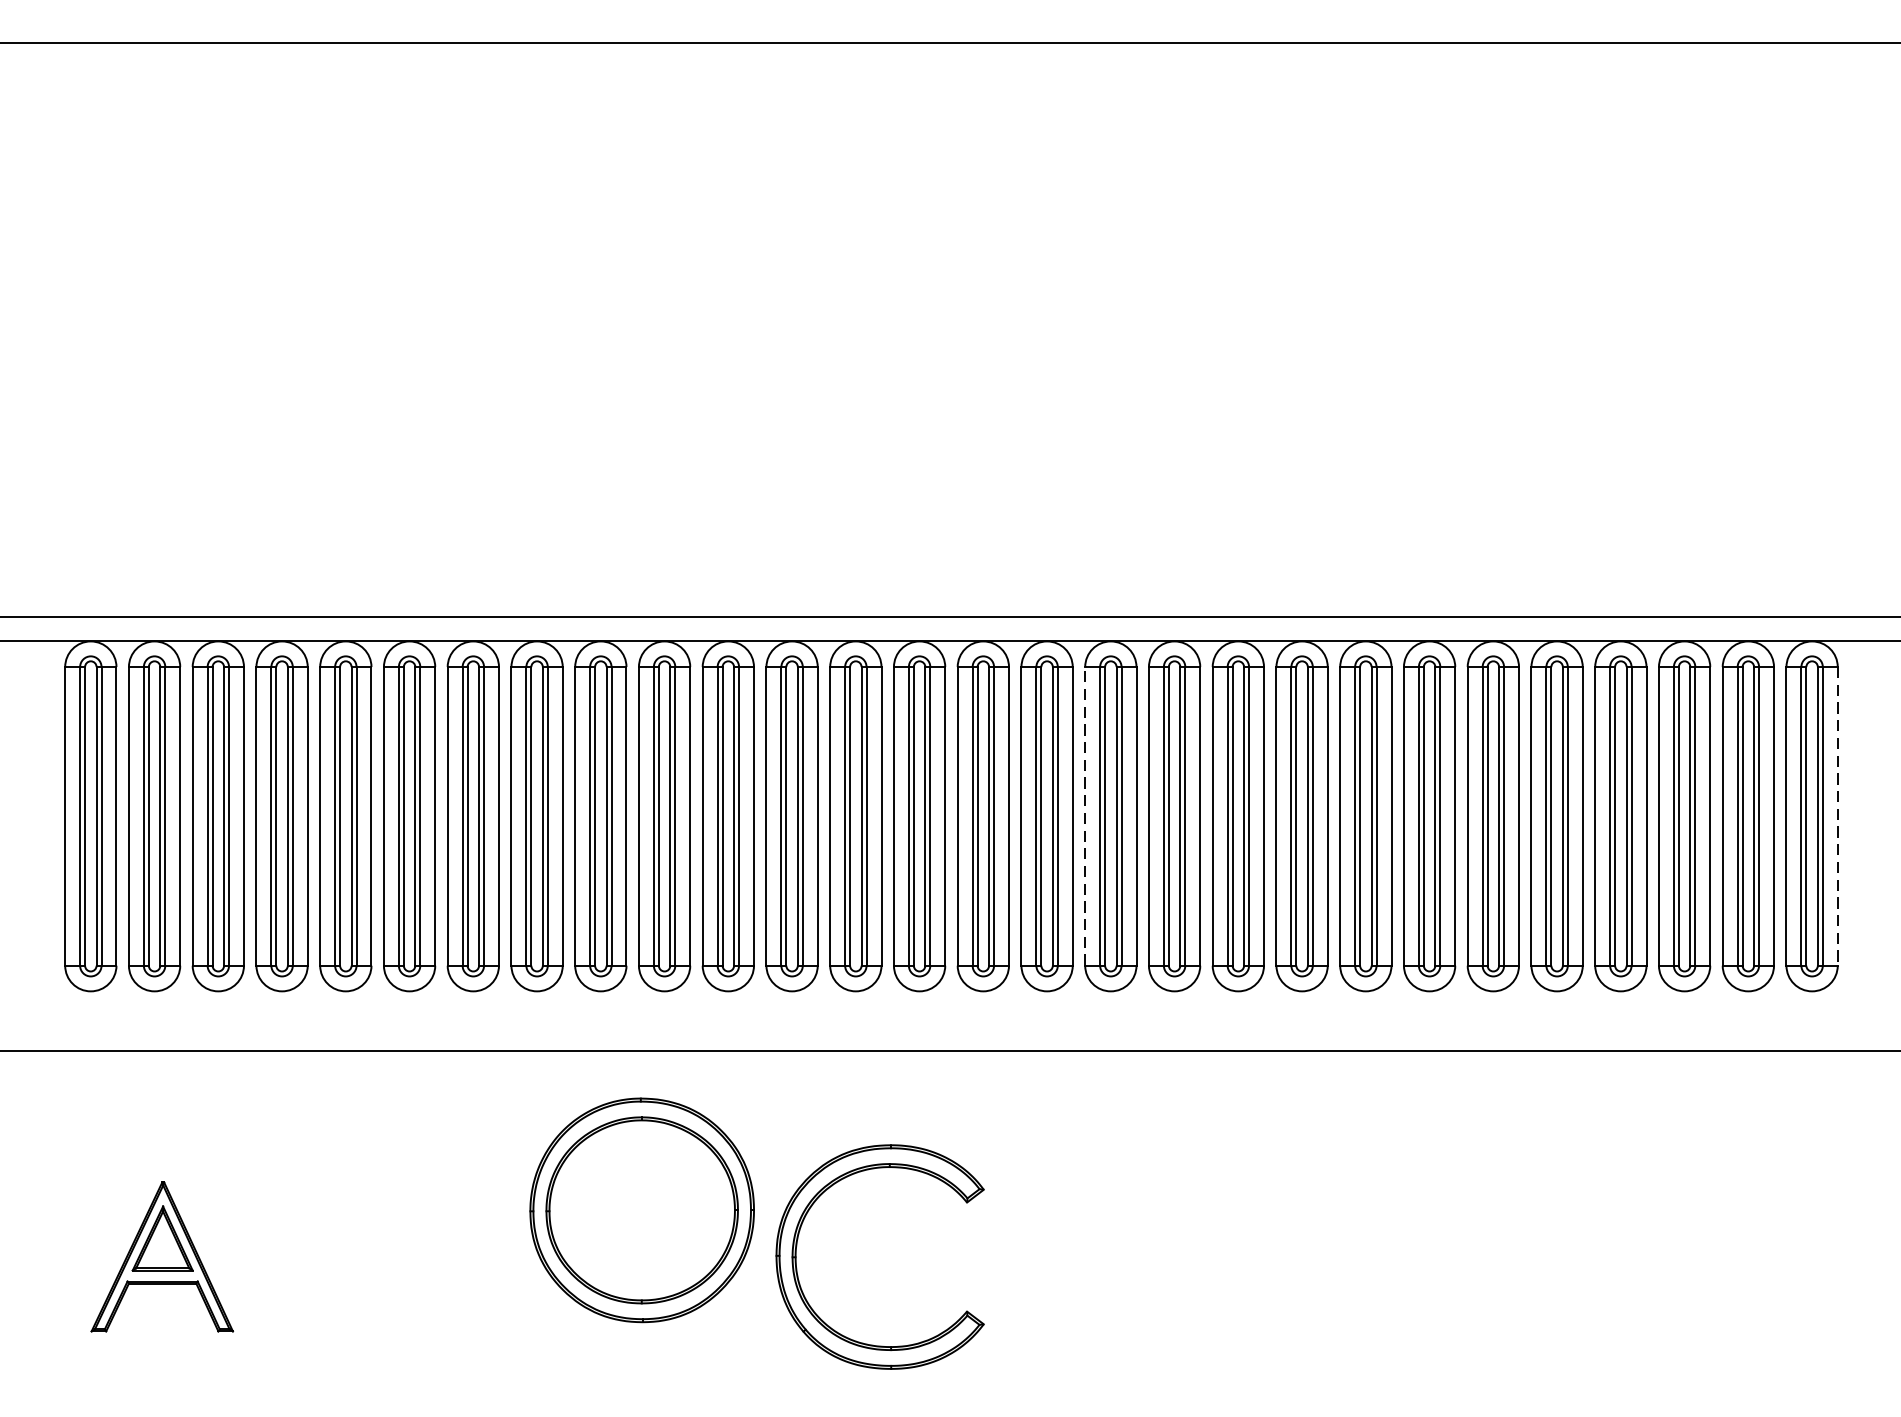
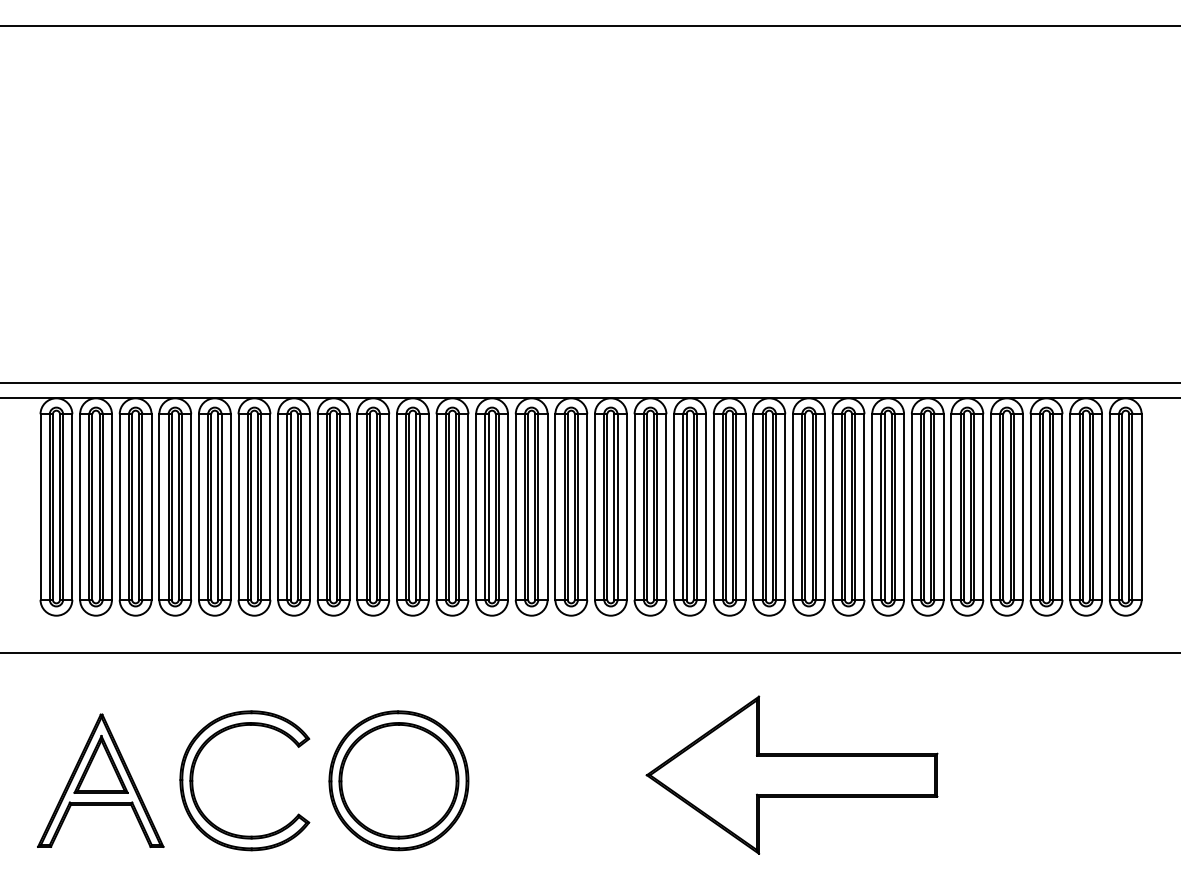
line: (1085, 817) -> (674, 507), dashed -> solid
line: (1837, 817) -> (1141, 507), dashed -> solid
part: (641, 1209) -> (398, 780), moved
part: (799, 1240) -> (194, 770), moved
part: (1274, 1246) -> (791, 774), added
part: (161, 1256) -> (100, 780), size x1.43

